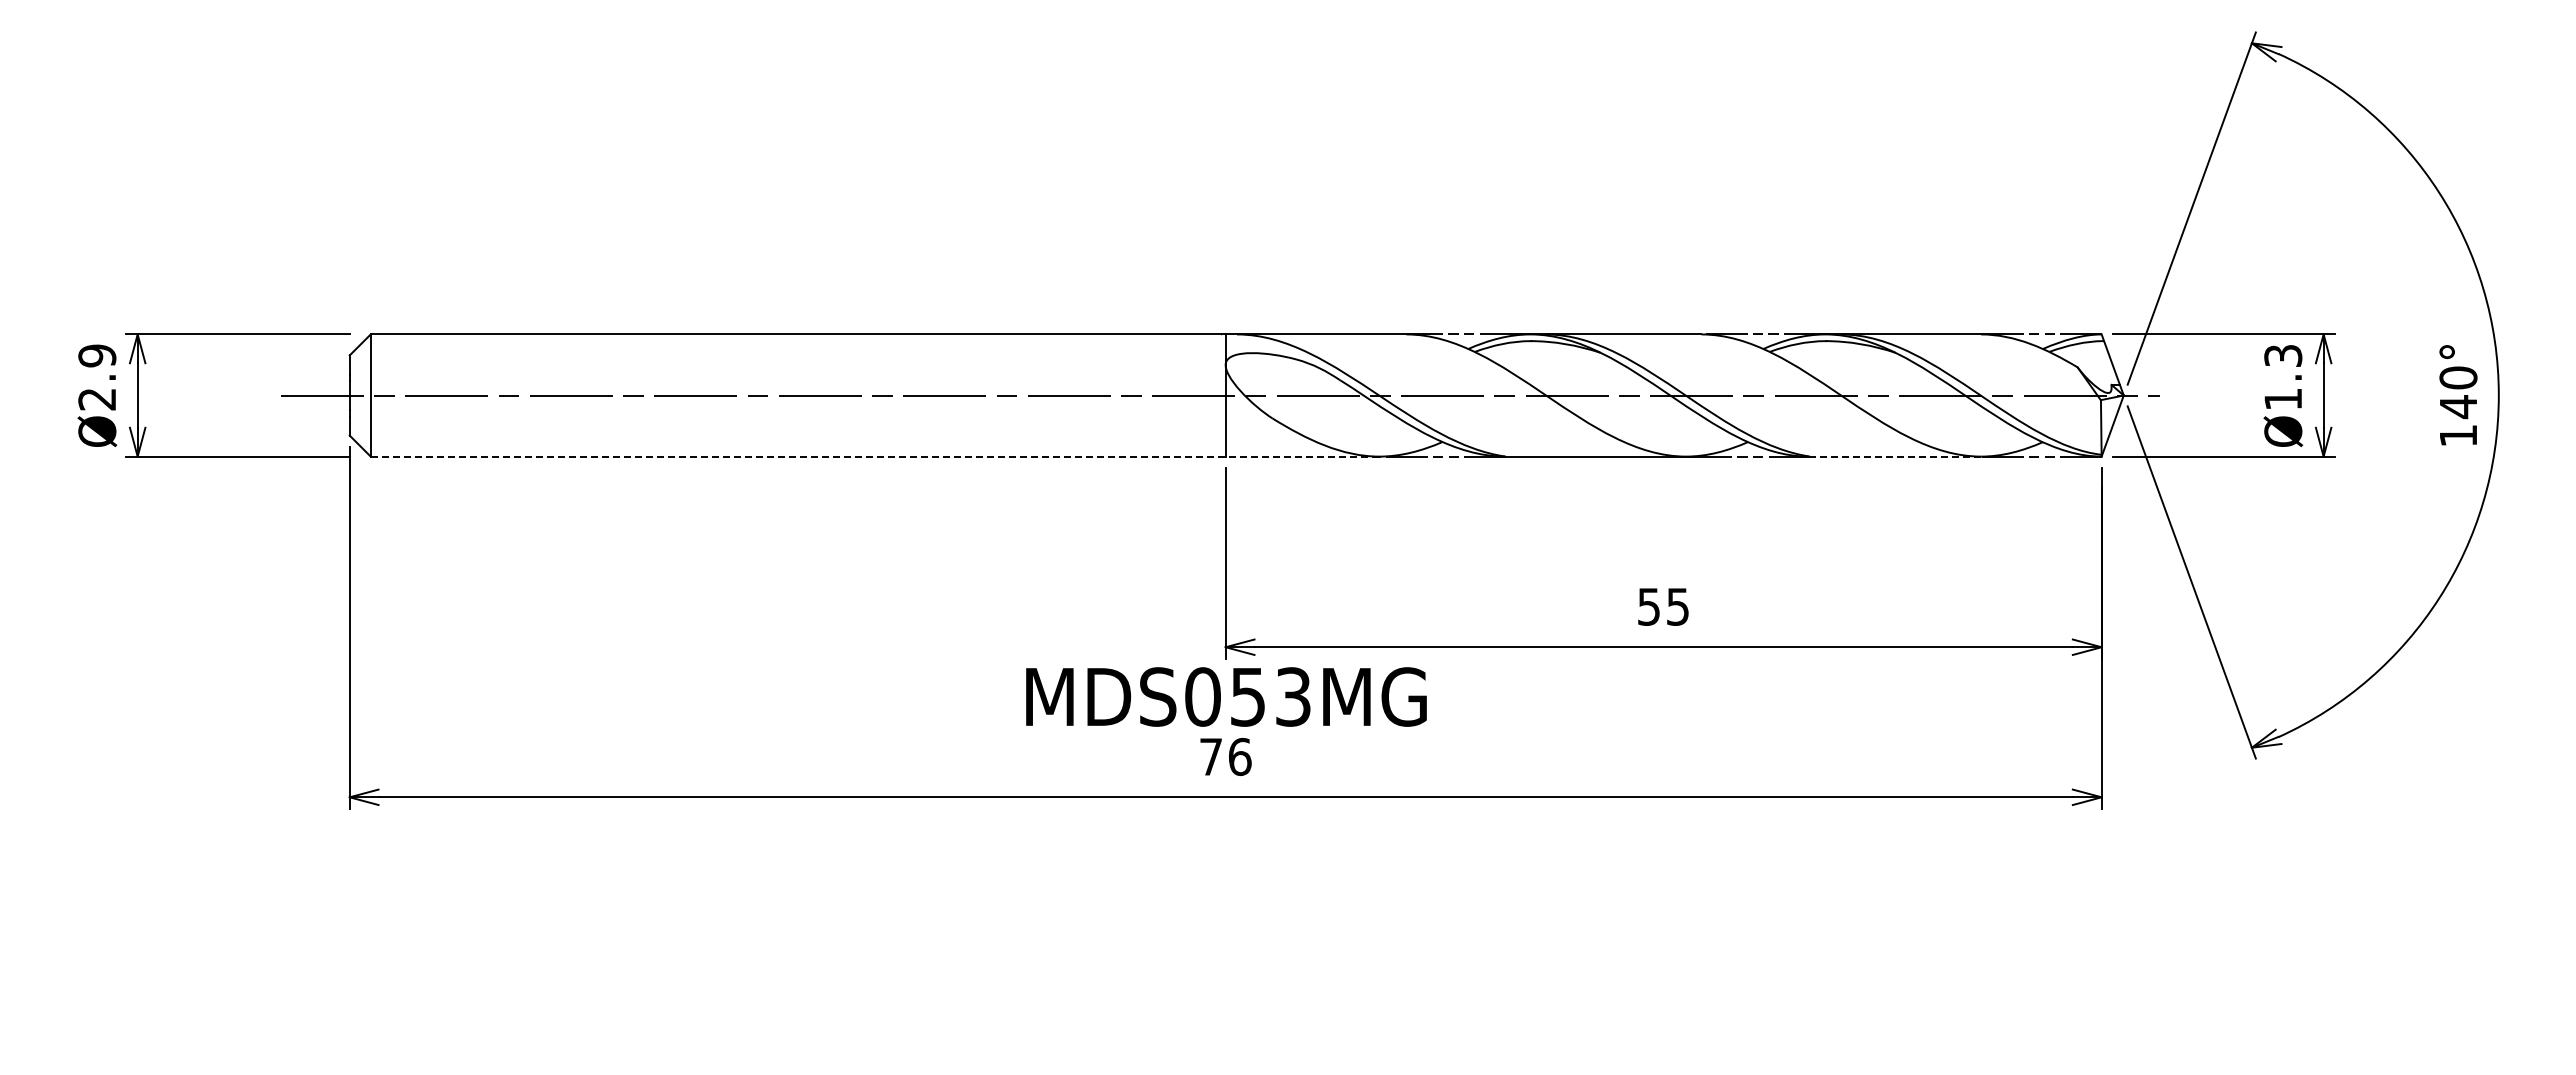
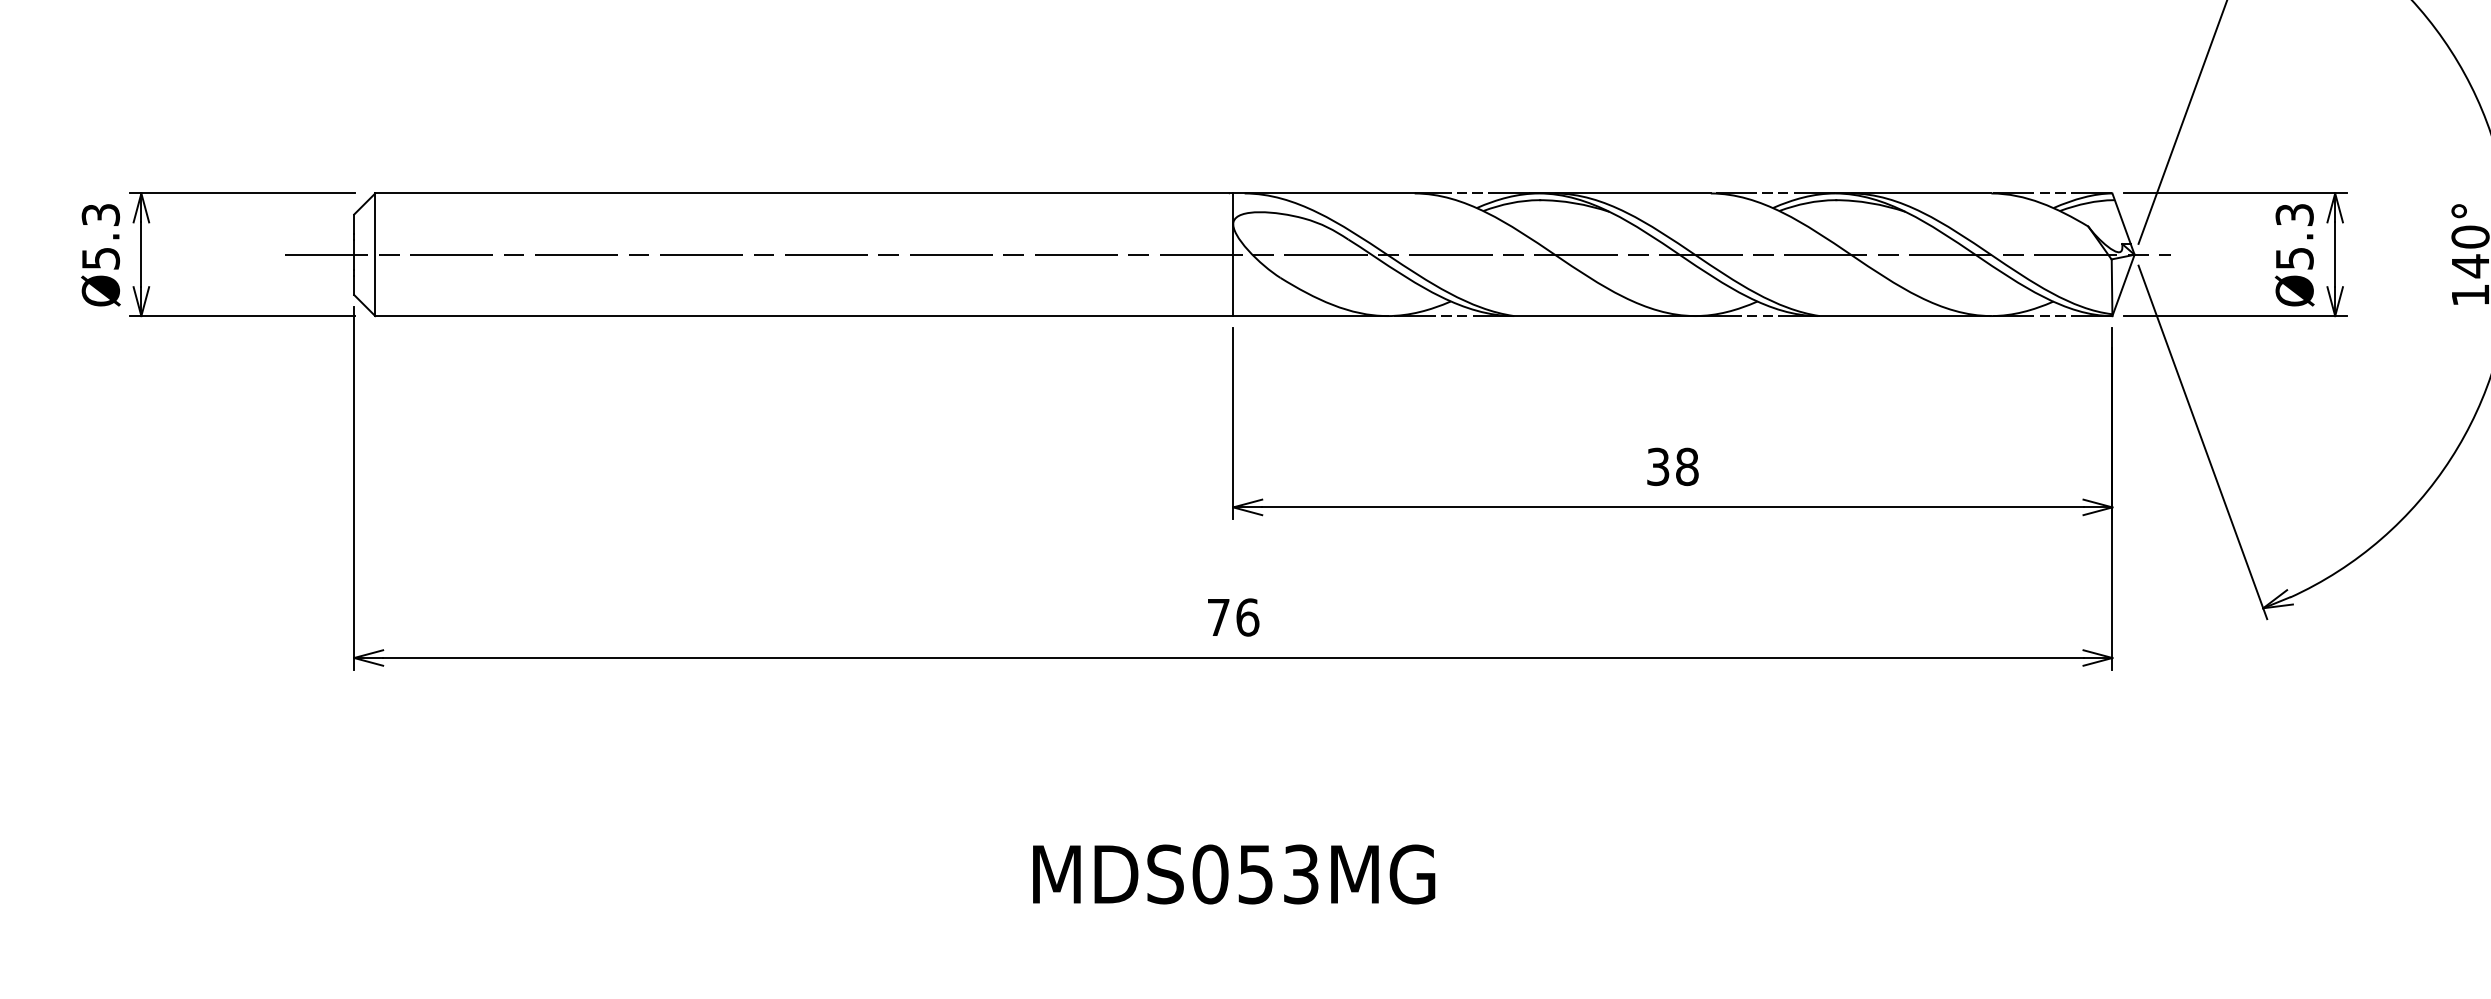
text: (97, 377) -> (101, 236), Ø2.9 -> Ø5.3
text: (2283, 399) -> (2294, 258), Ø1.3 -> Ø5.3
line: (874, 456) -> (880, 315), dashed -> solid
line: (1895, 456) -> (1905, 315), dashed -> solid
text: (1663, 606) -> (1672, 466), 55 -> 38
text: (1226, 696) -> (1234, 873), moved

